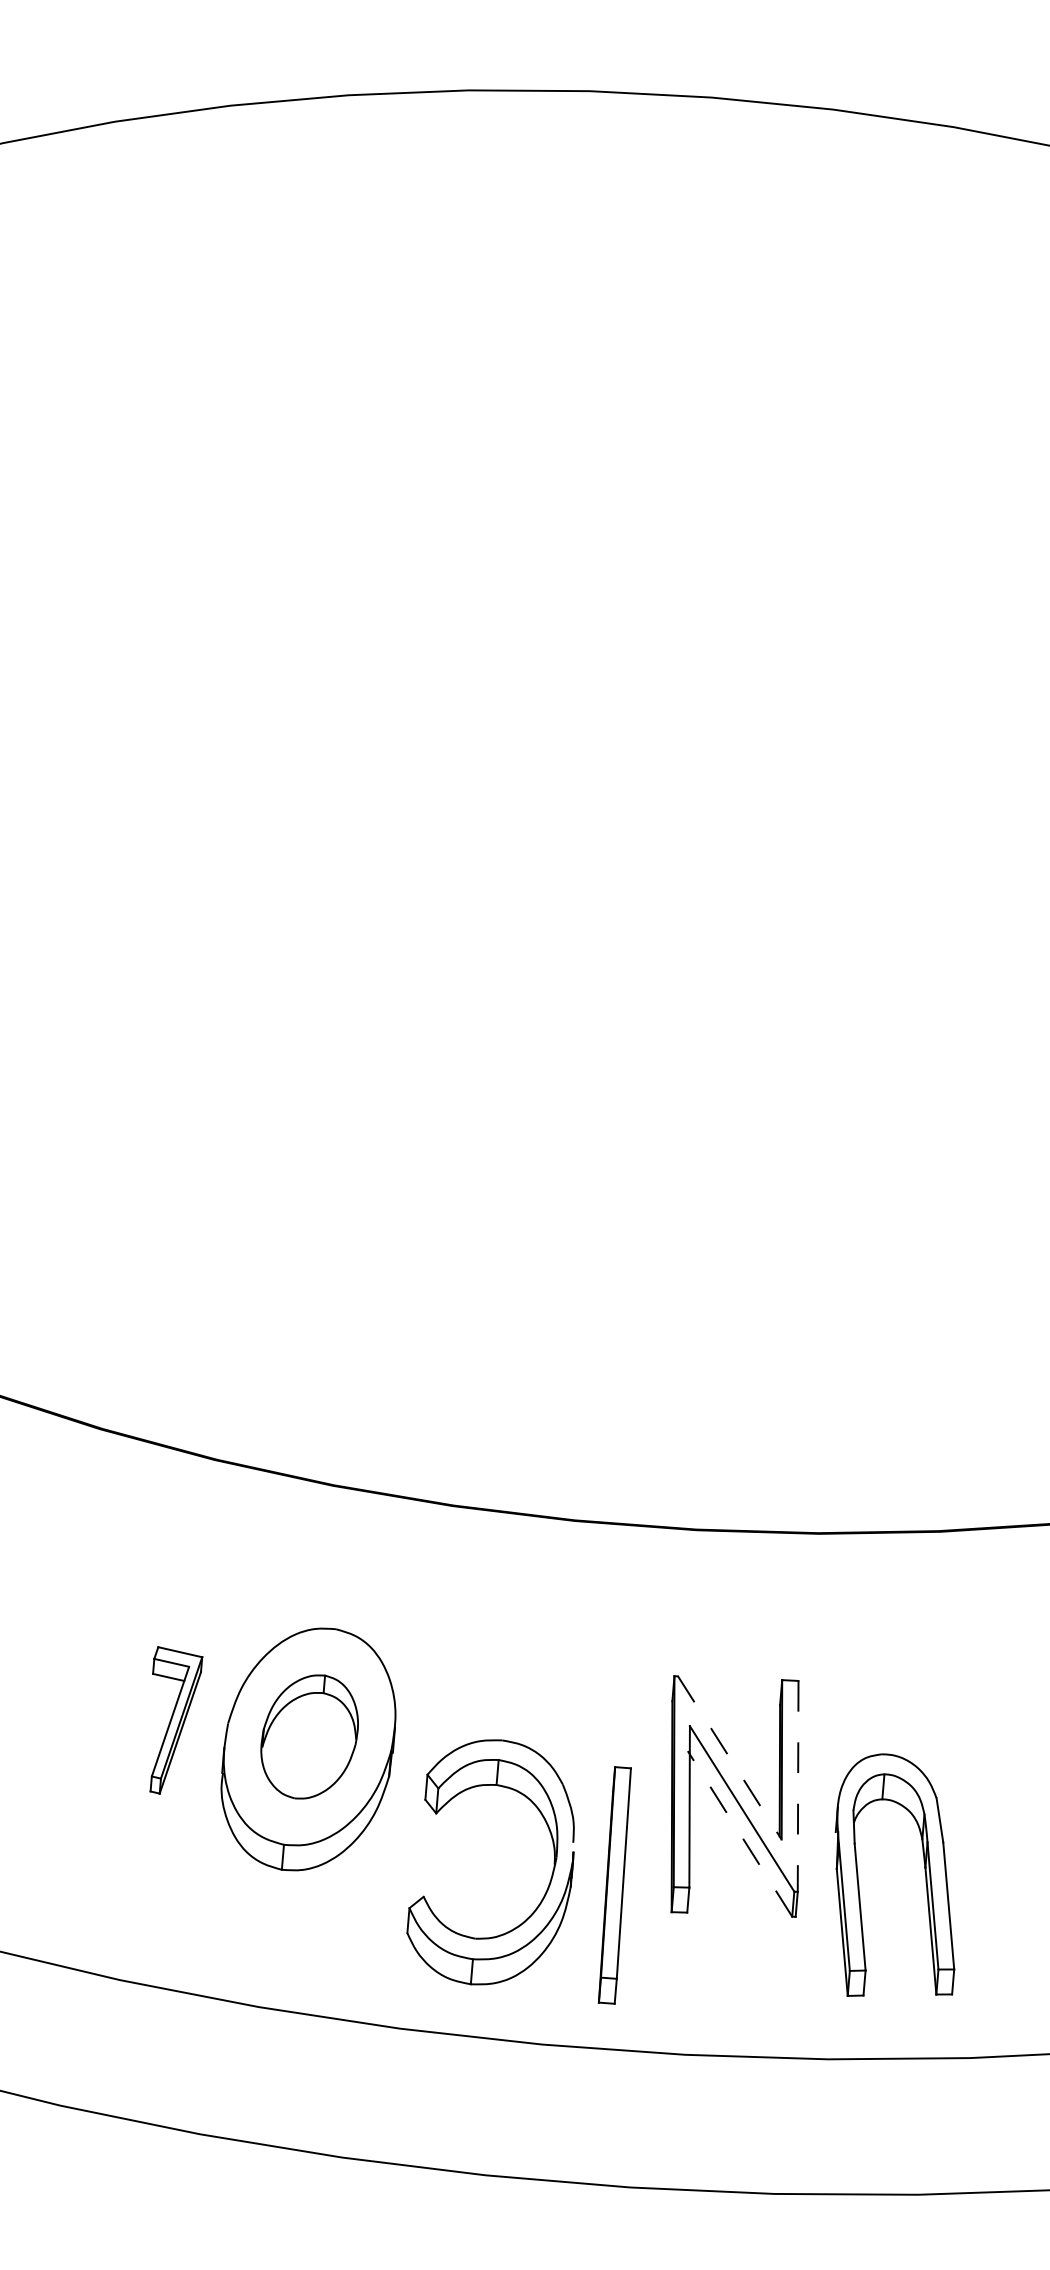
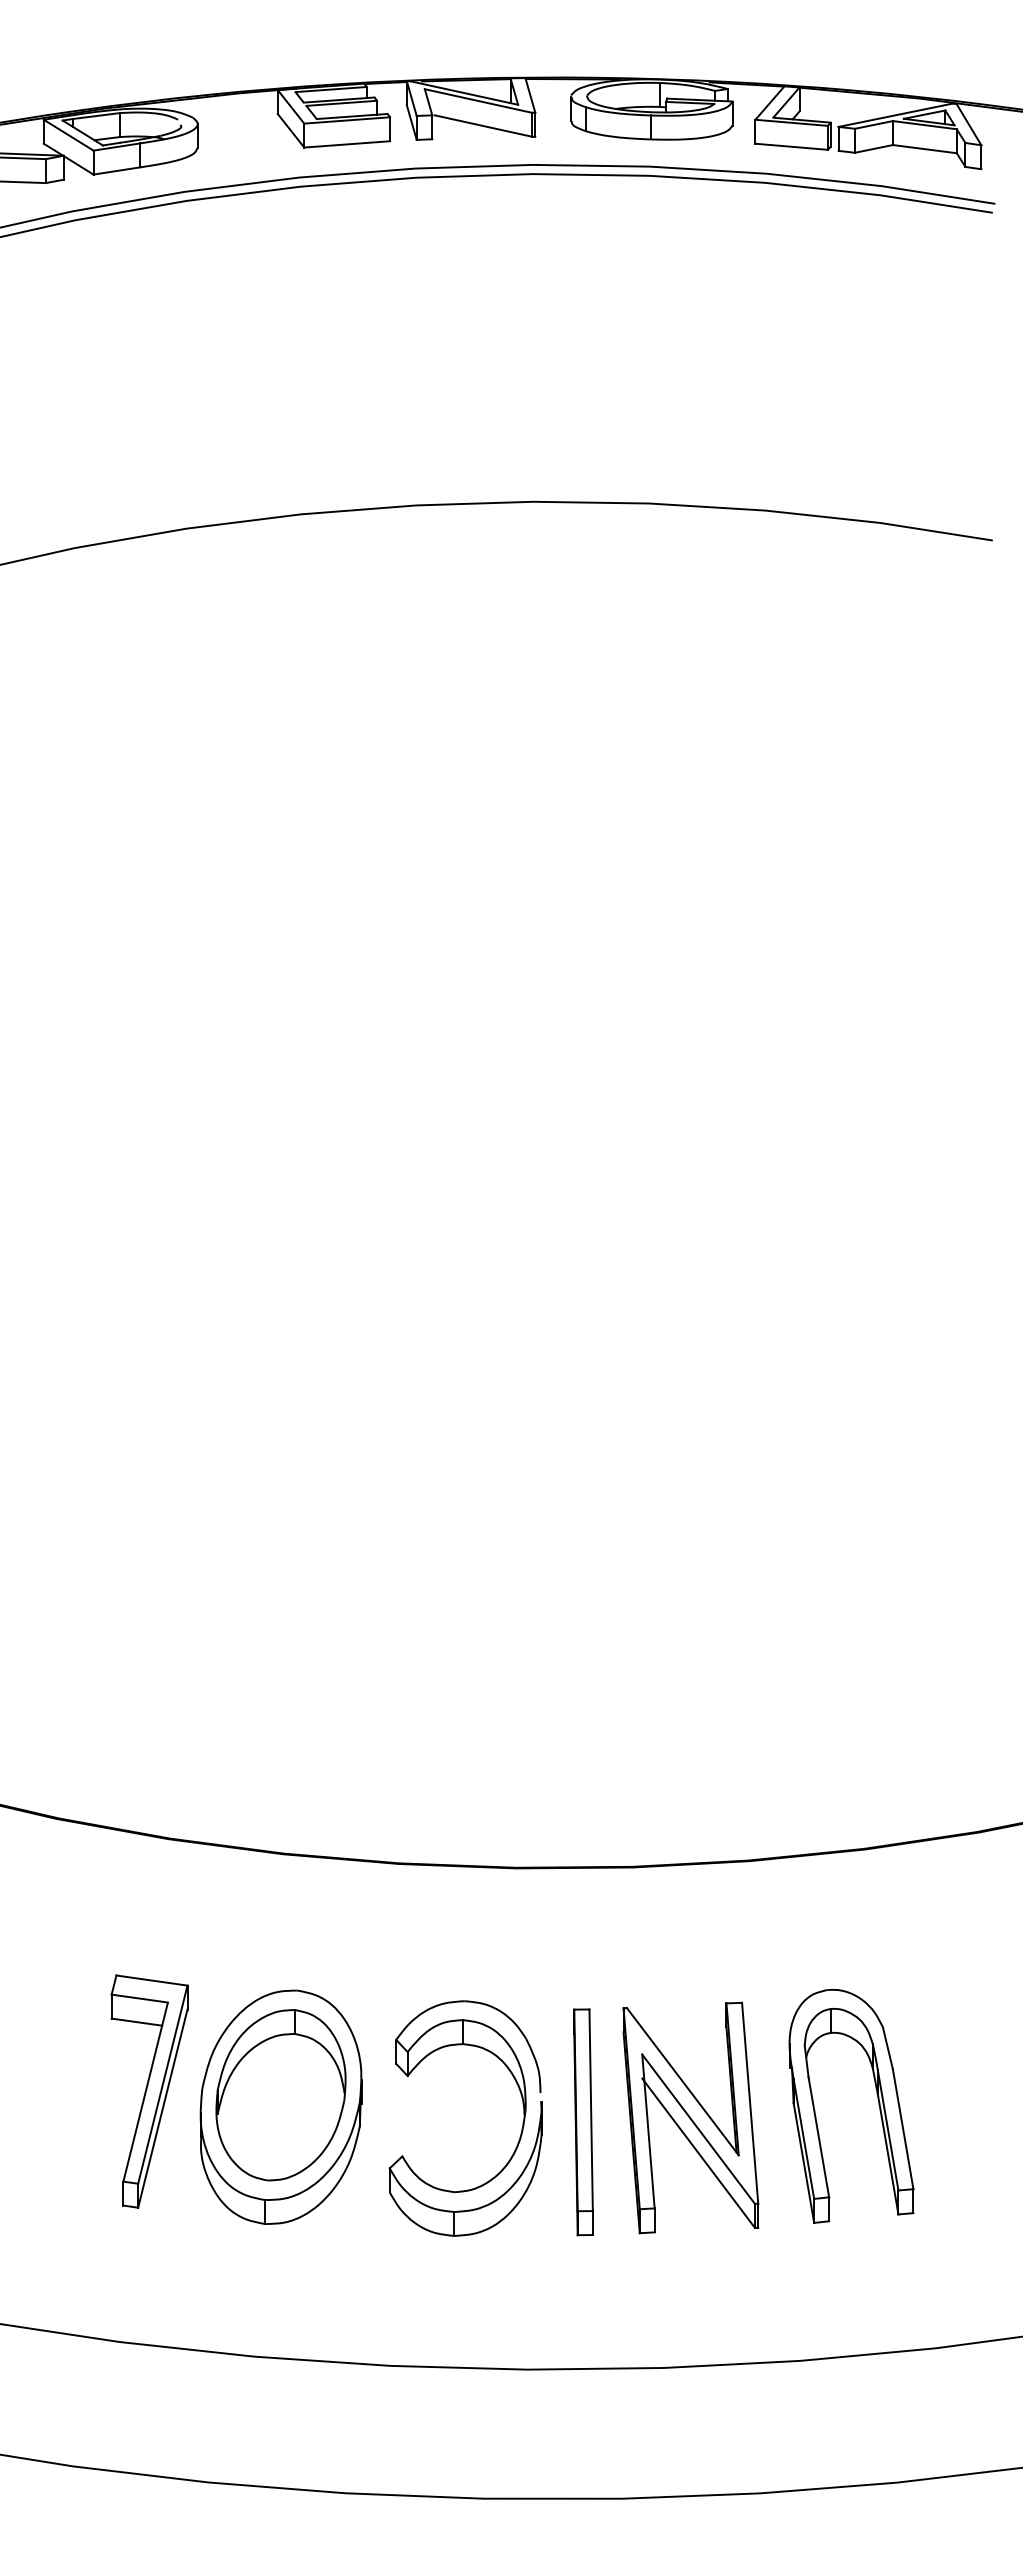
part: (172, 1721) -> (149, 2091), size x1.67
part: (309, 1737) -> (280, 2095), size x1.43
line: (730, 1758) -> (683, 2082), dashed -> solid
line: (798, 1786) -> (750, 2103), dashed -> solid
line: (739, 1834) -> (698, 2153), dashed -> solid
part: (924, 1872) -> (877, 2099), moved
part: (550, 1878) -> (521, 2128), moved
part: (614, 1885) -> (583, 2122), moved

